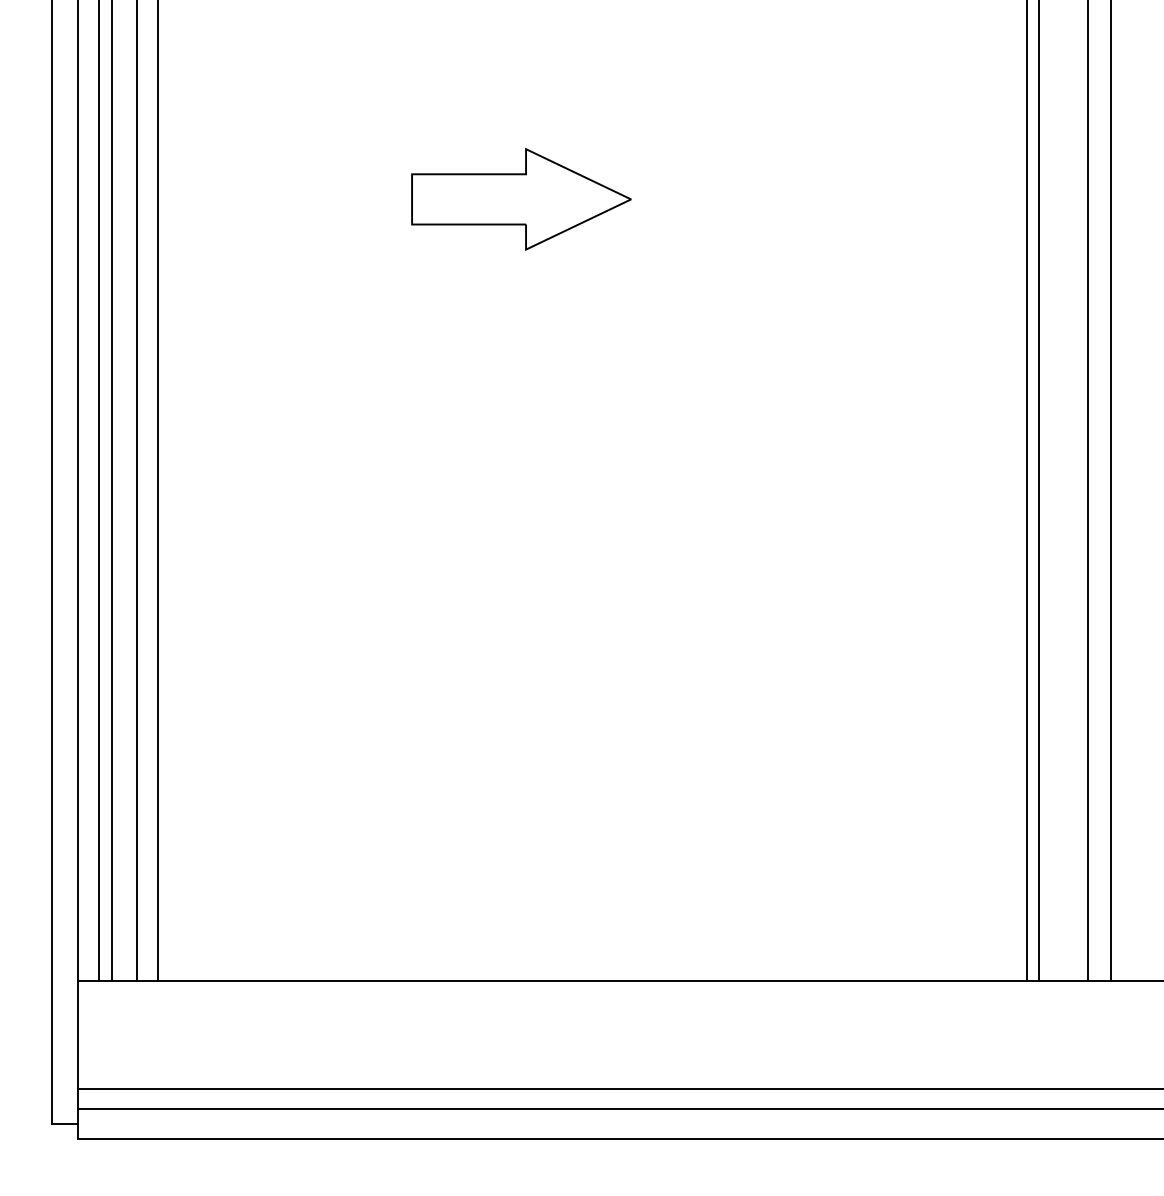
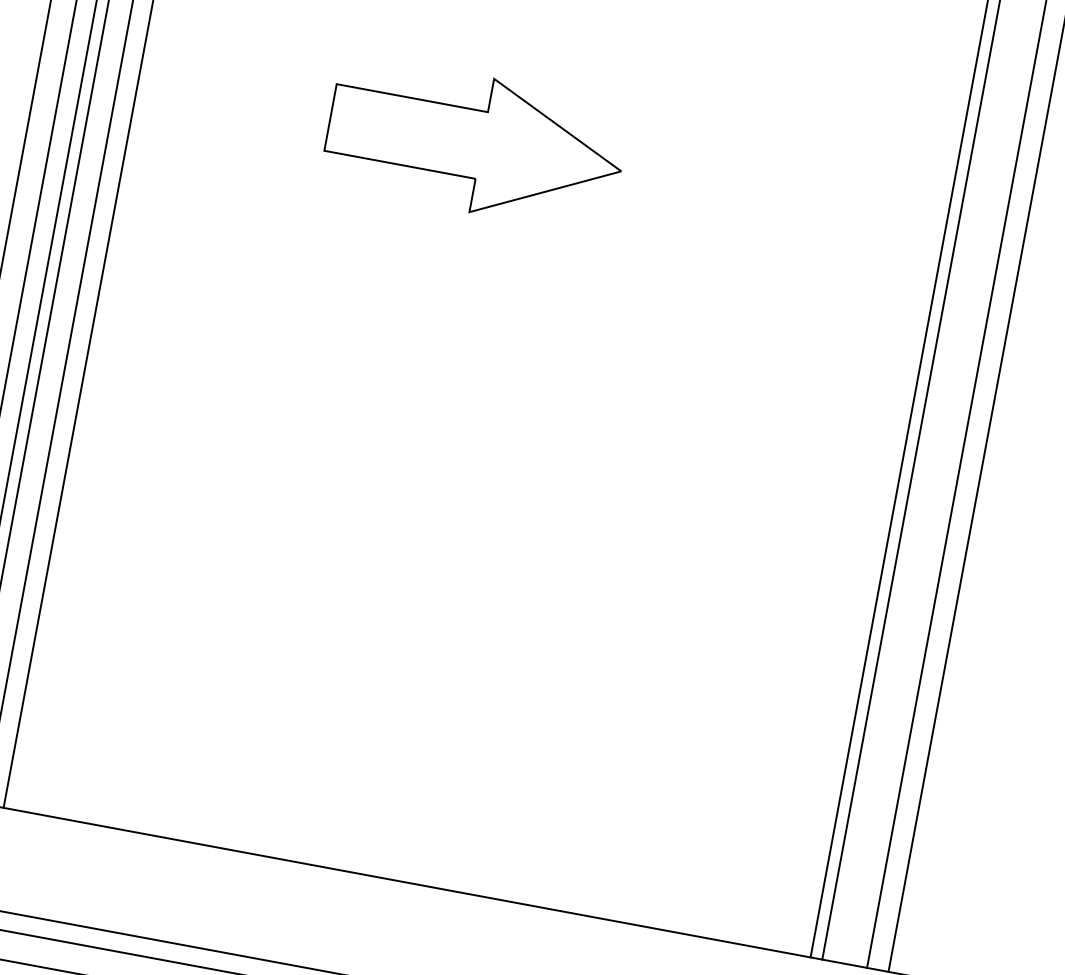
part: (521, 199) -> (475, 144), size x1.43

